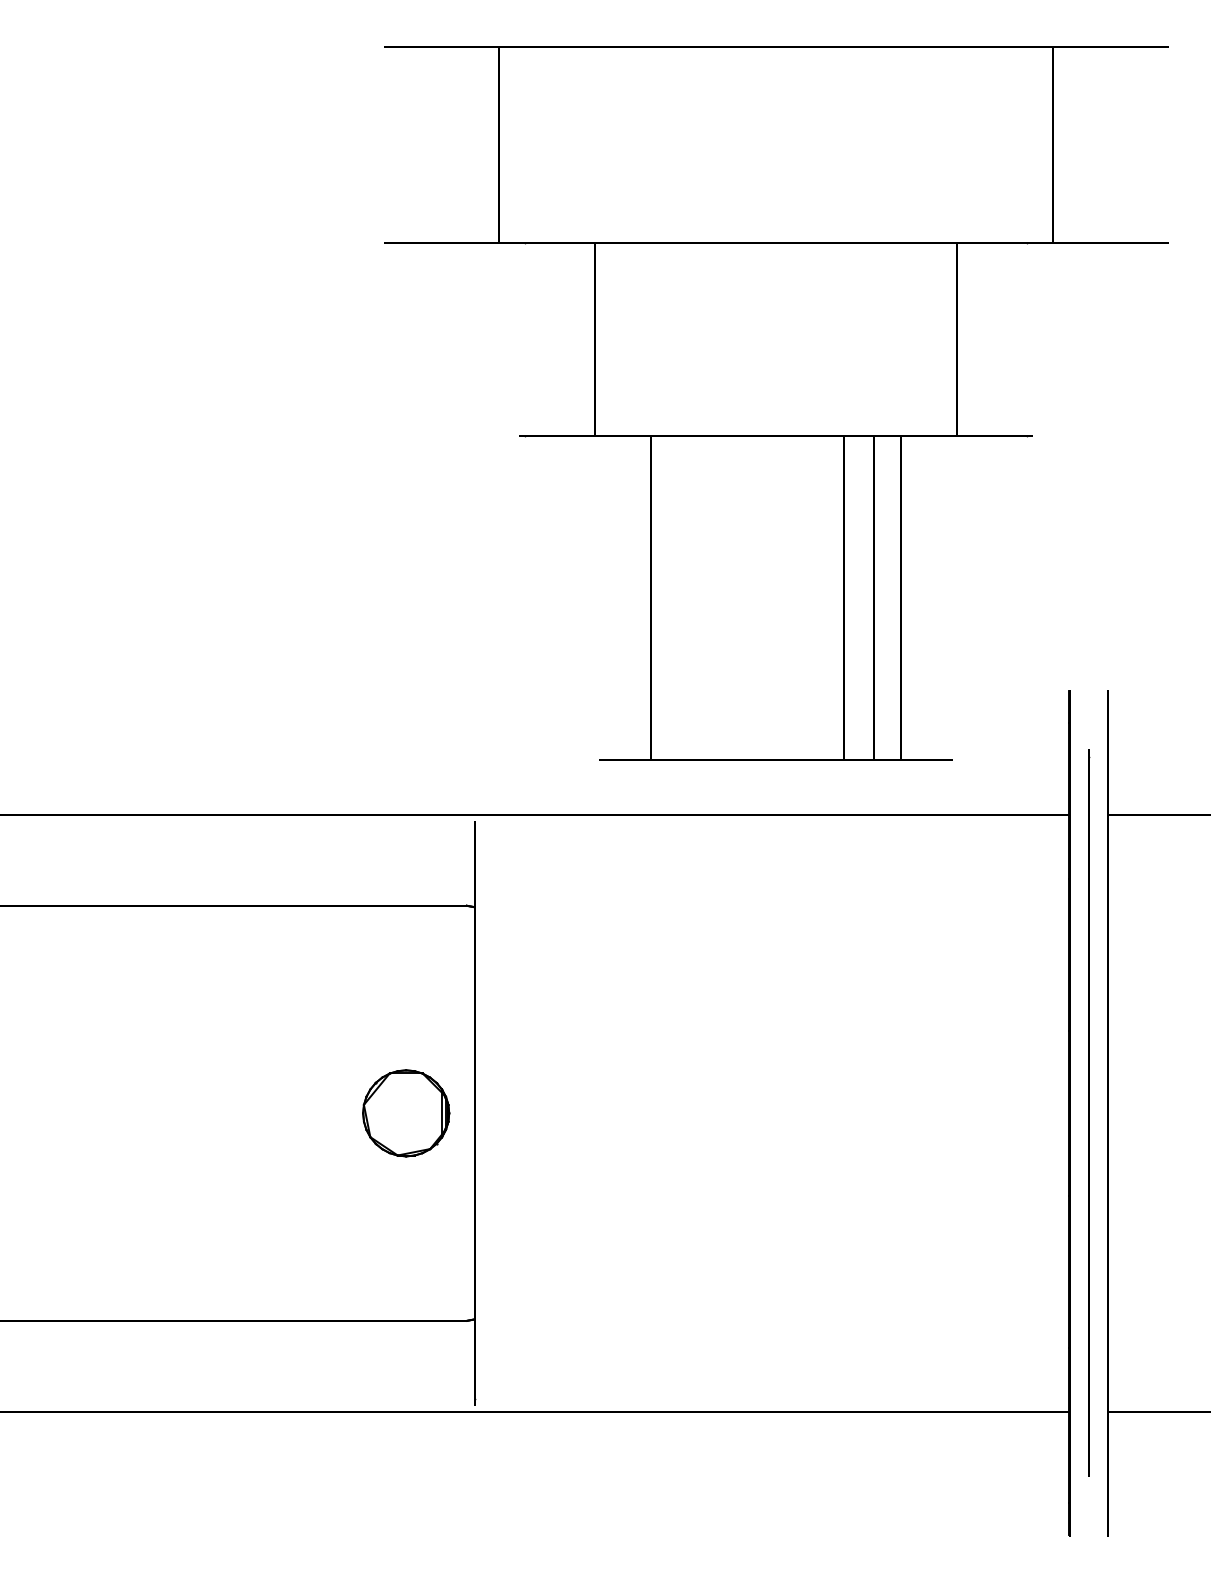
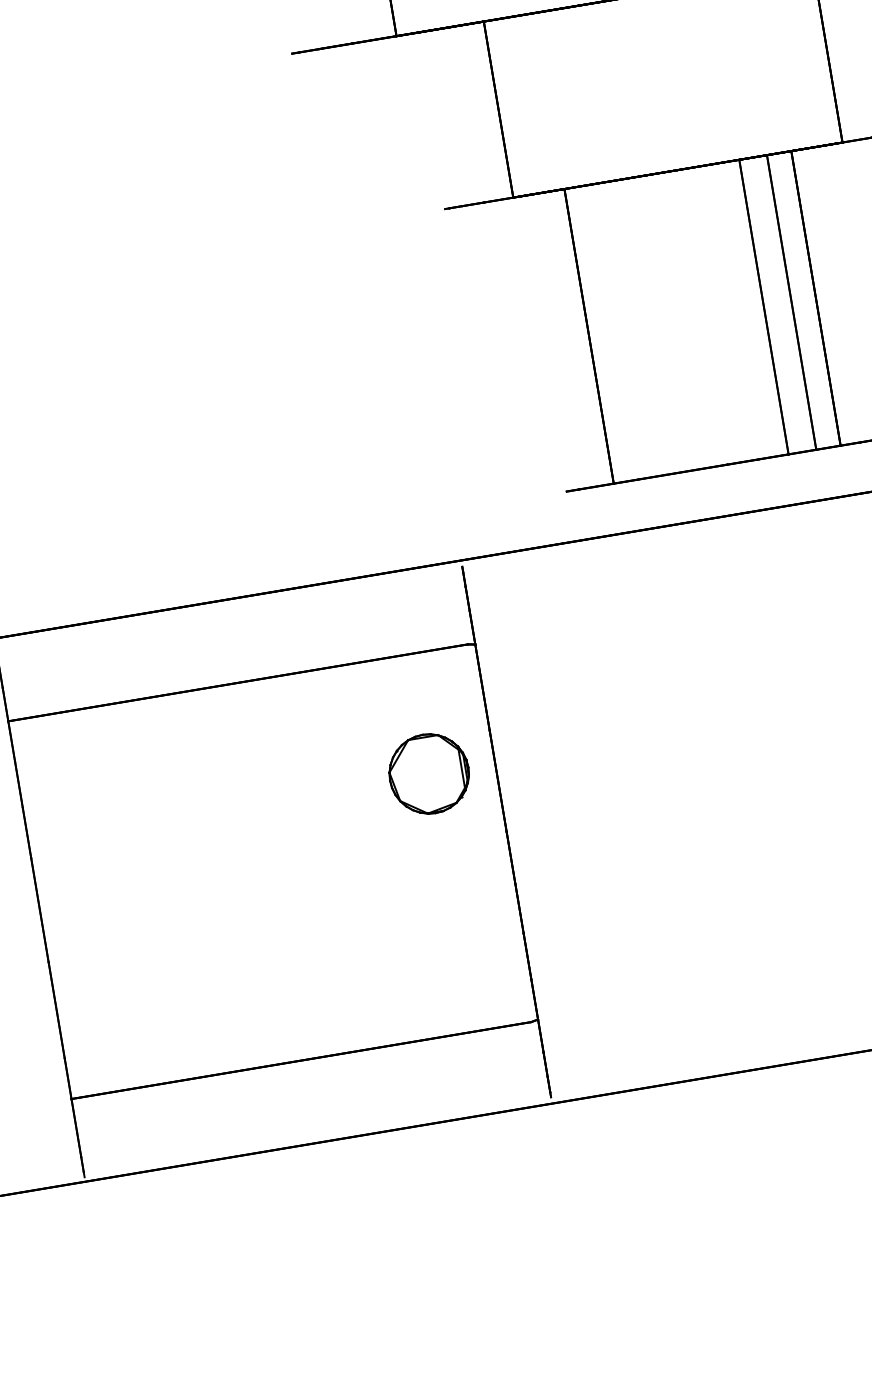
part: (406, 1113) -> (429, 774), moved

